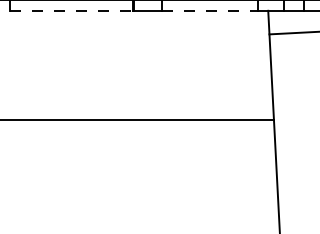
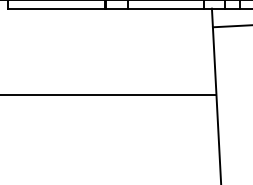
line: (71, 10) -> (56, 8), dashed -> solid
line: (210, 10) -> (166, 8), dashed -> solid

